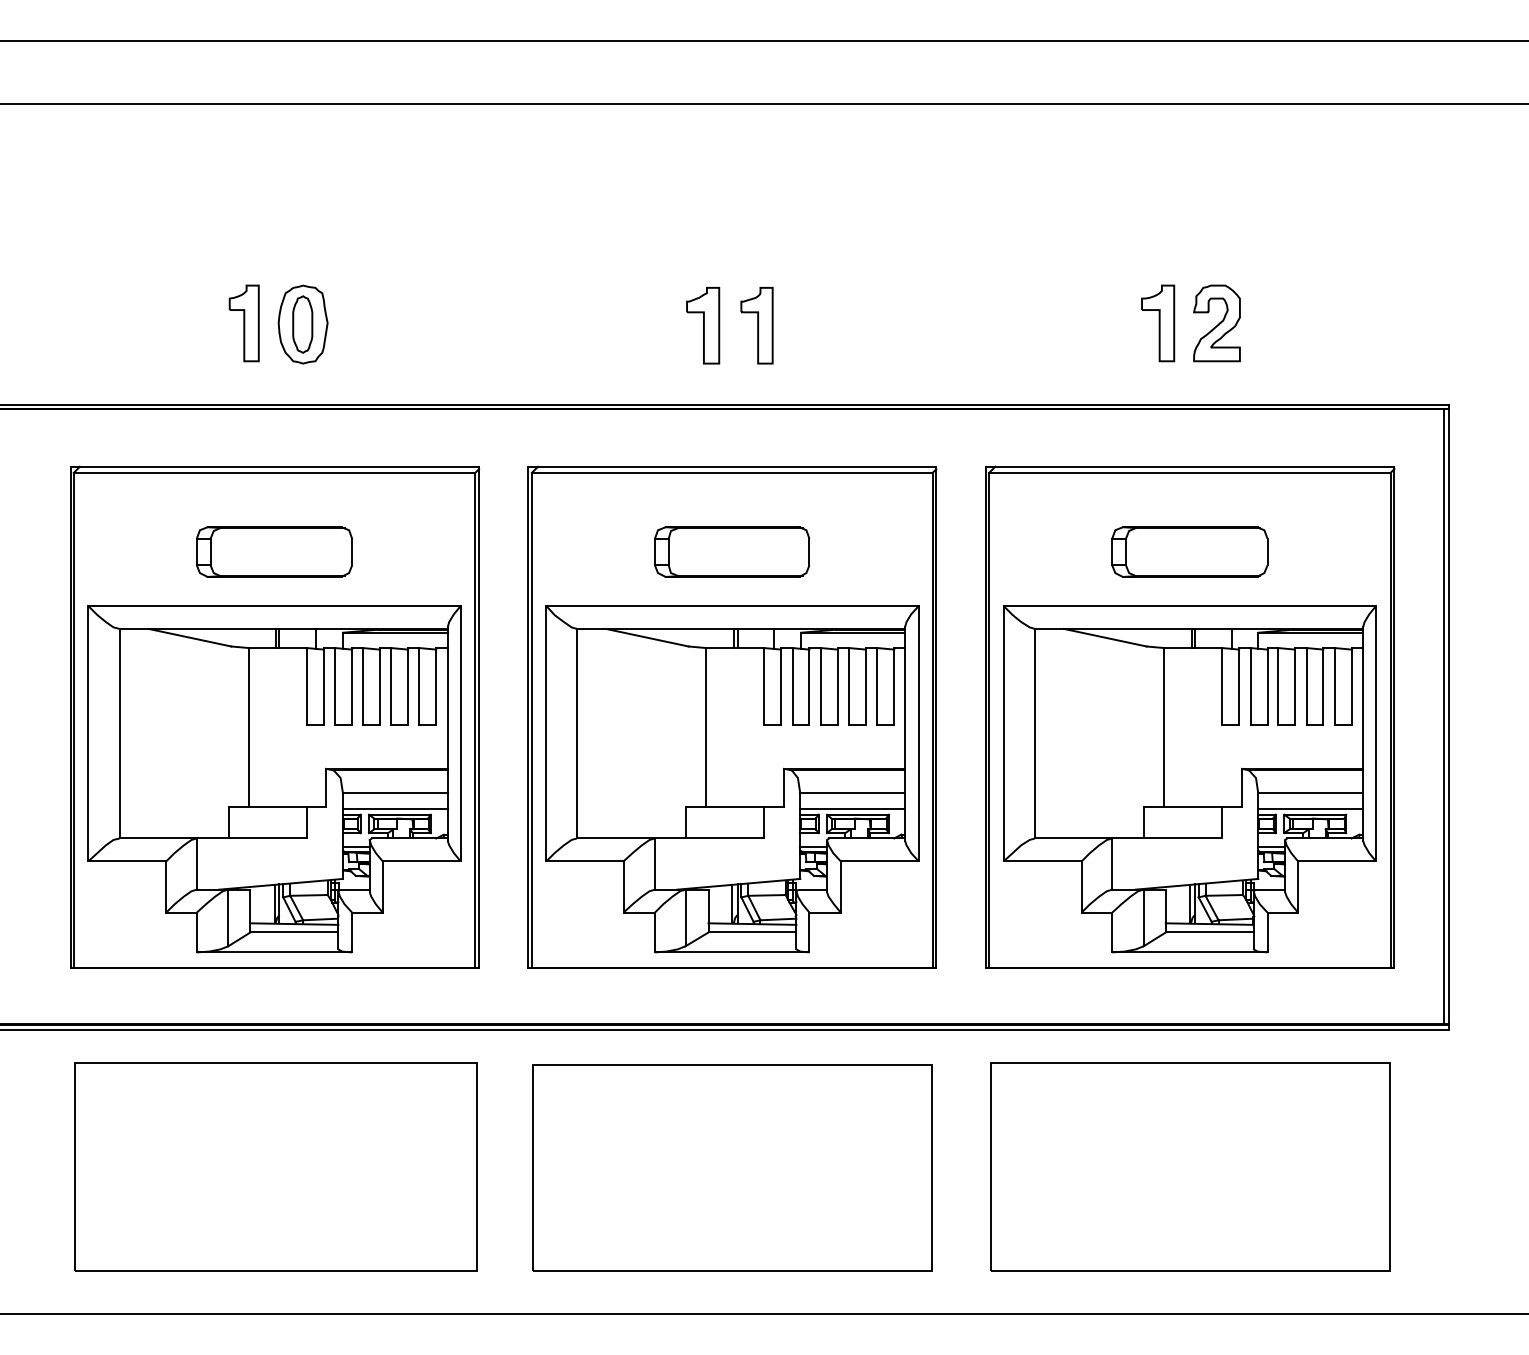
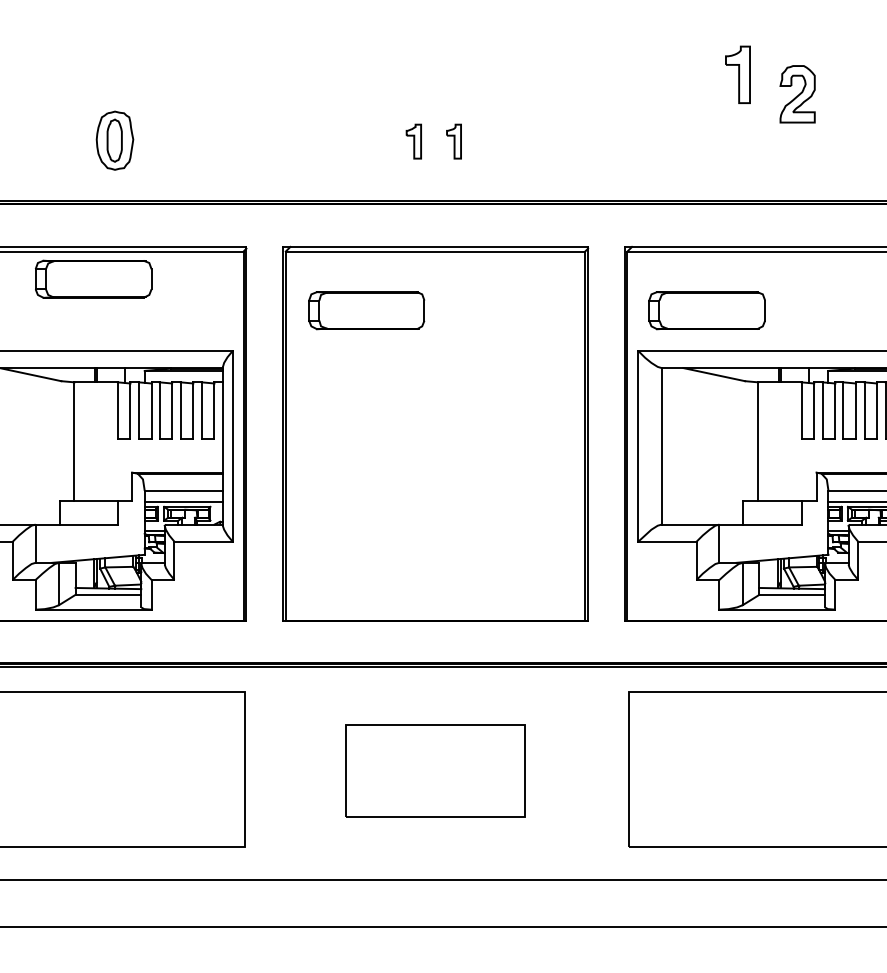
part: (243, 323) -> (70, 139), removed
part: (1158, 323) -> (738, 74), moved
part: (1216, 323) -> (797, 94), moved
part: (703, 325) -> (414, 141), size x0.6
part: (756, 325) -> (453, 141), size x0.6
part: (274, 551) -> (93, 278), moved
part: (731, 551) -> (366, 310), moved
part: (1189, 551) -> (706, 310), moved
part: (732, 779) -> (435, 480), removed
part: (732, 1167) -> (435, 770), size x0.6

